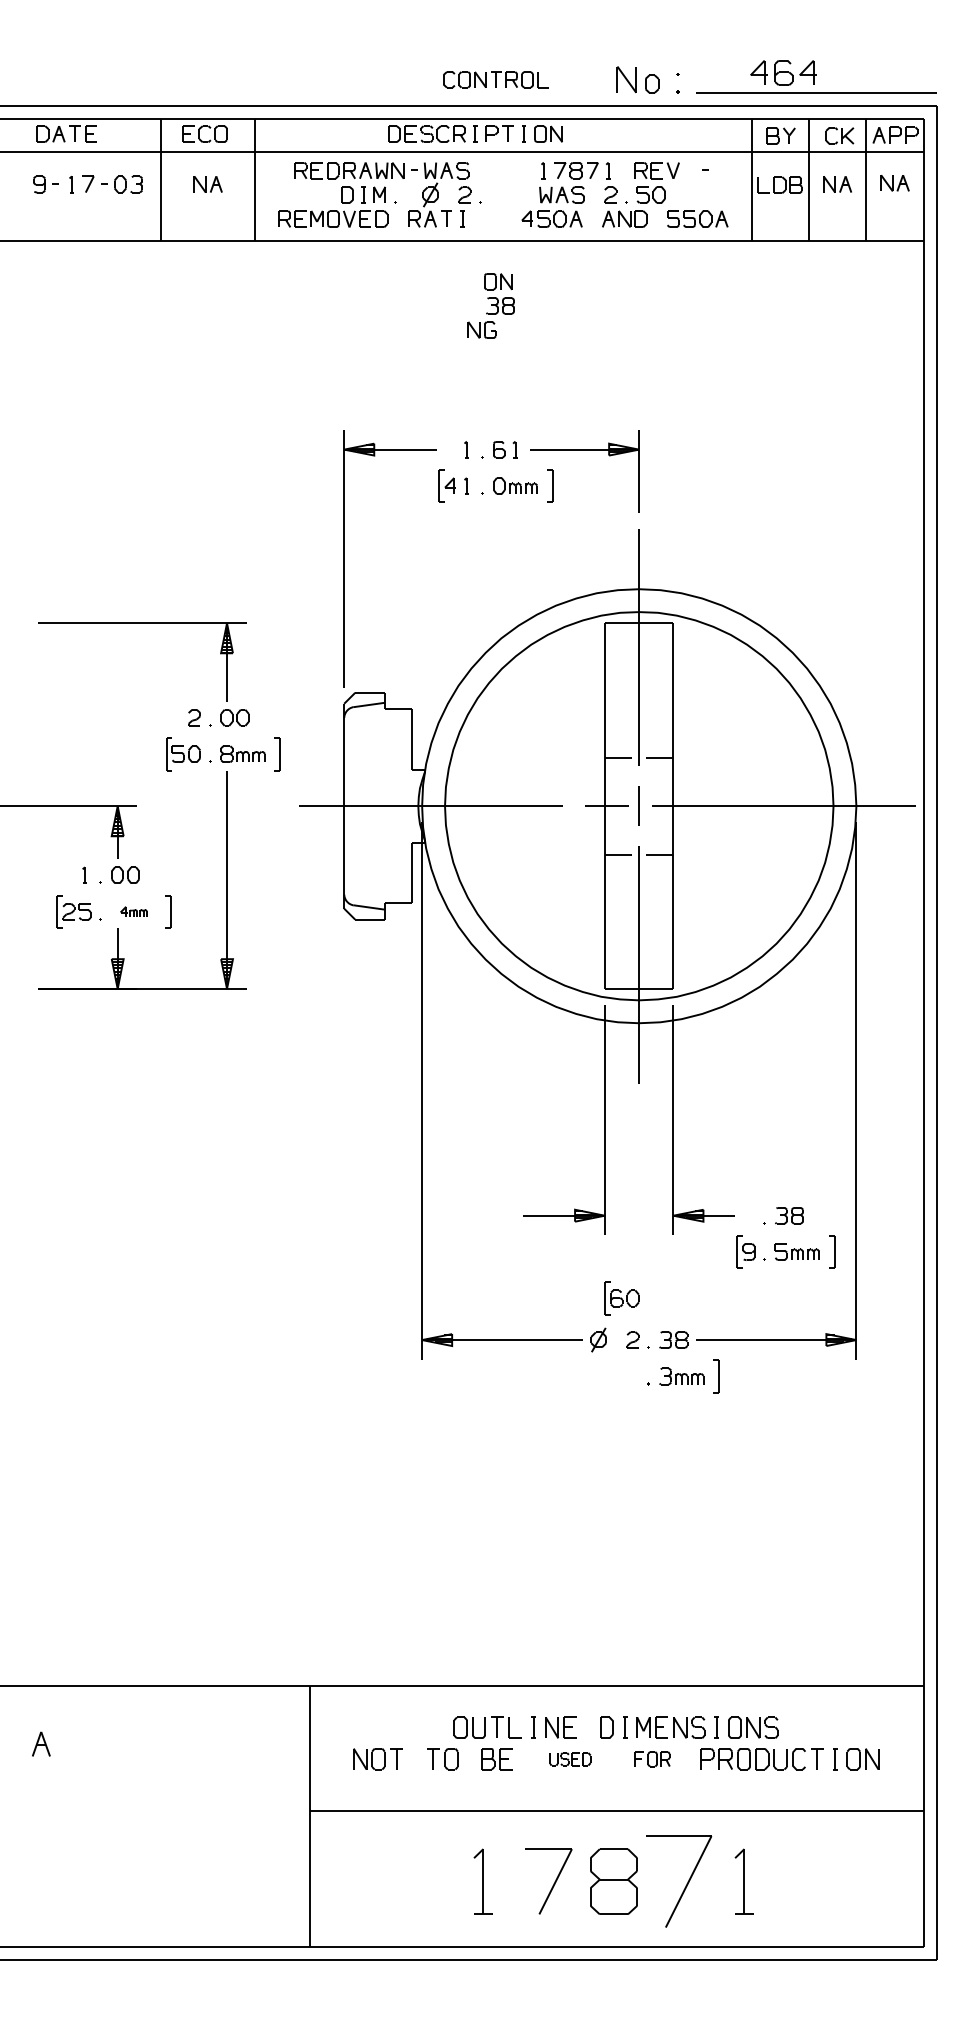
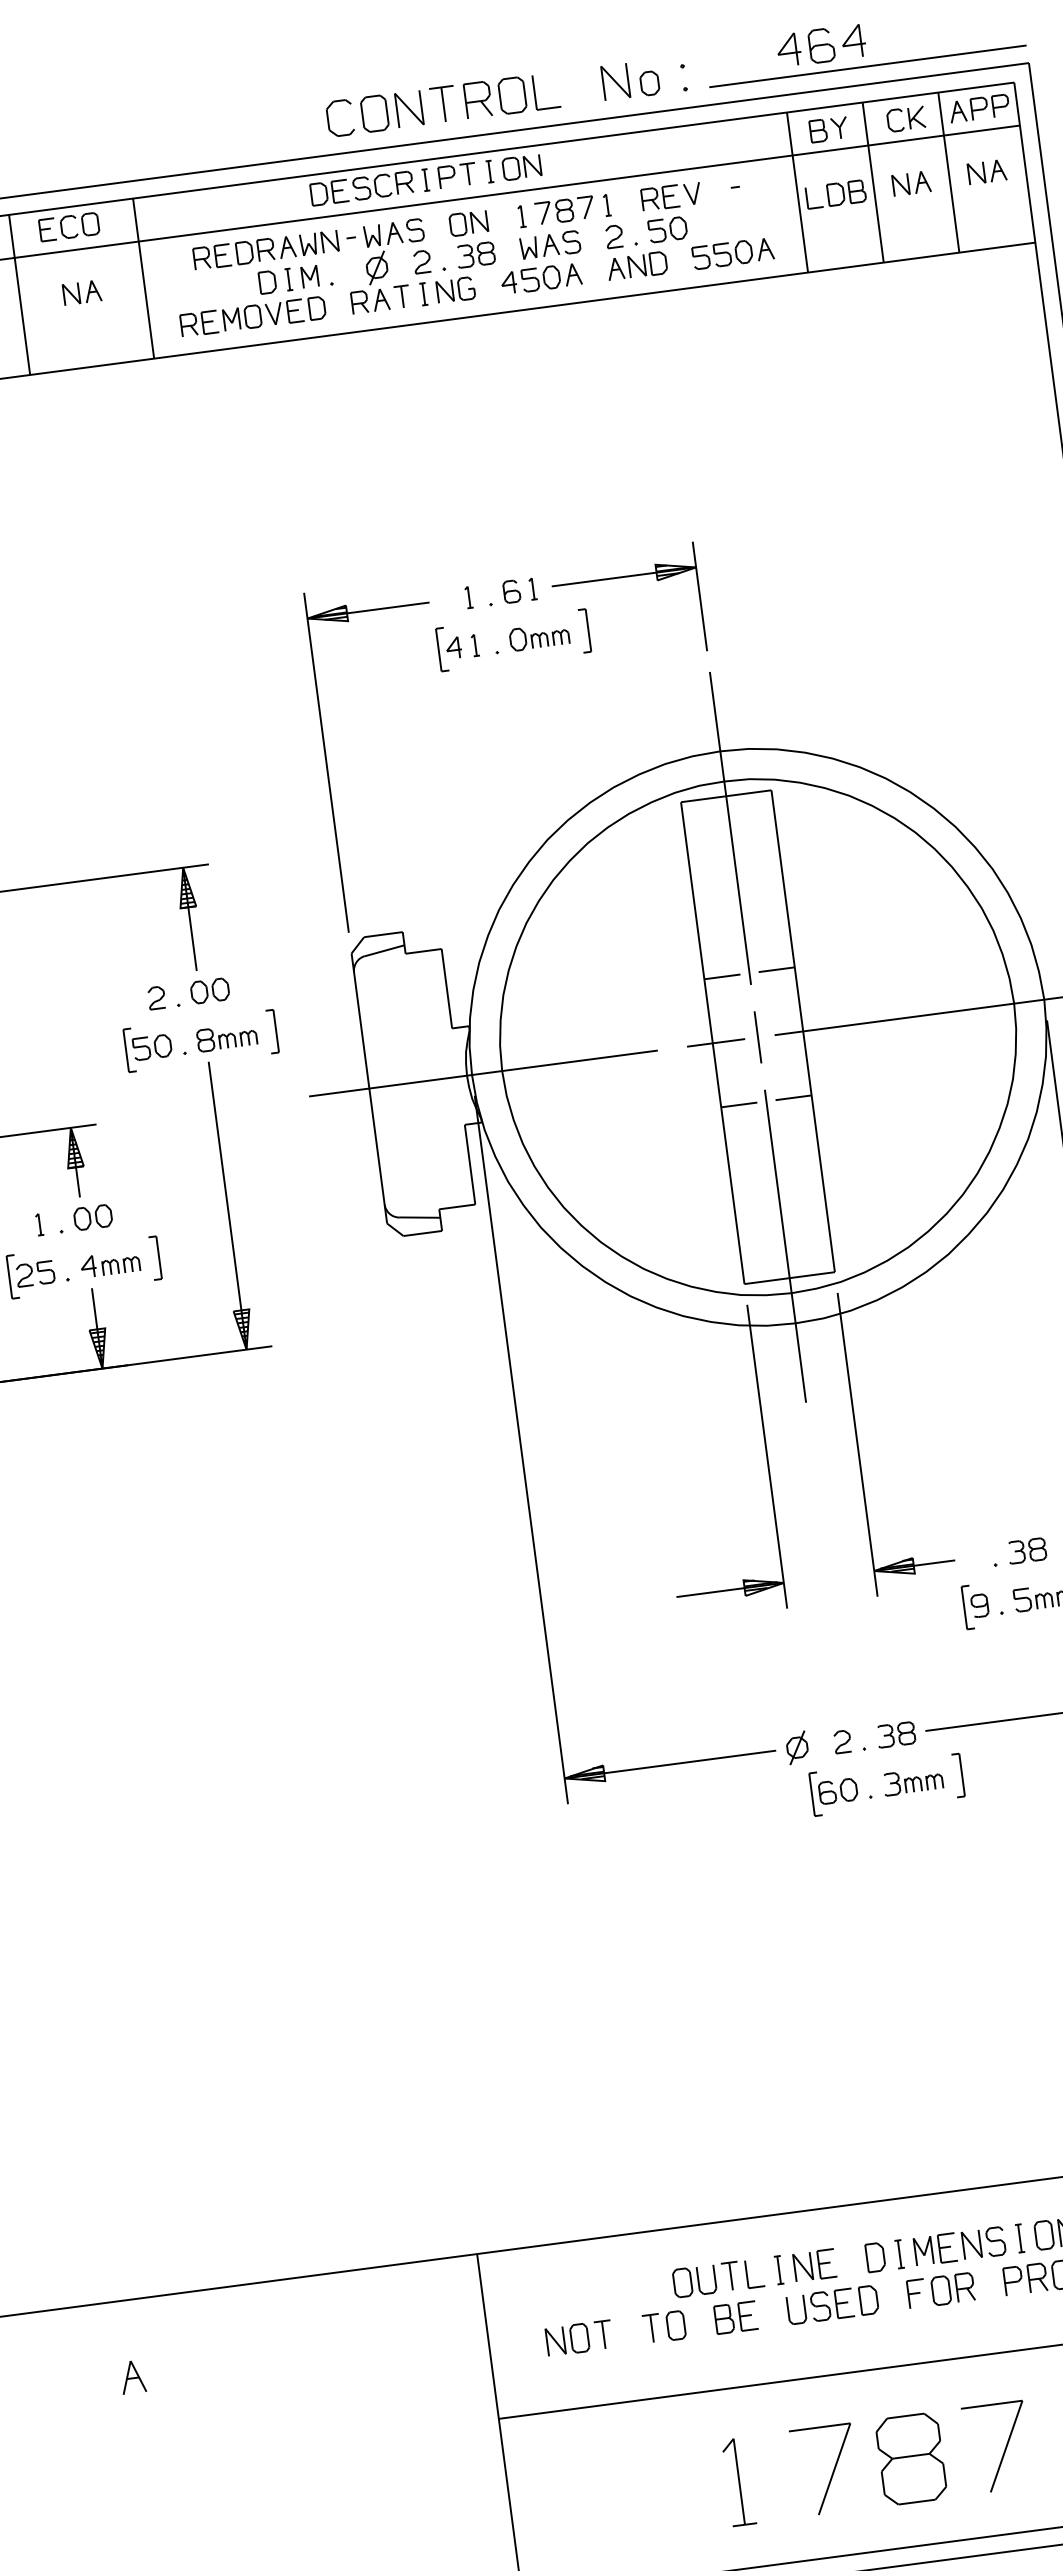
part: (495, 79) -> (442, 104), size x1.67
part: (490, 305) -> (462, 256), moved
part: (133, 911) -> (109, 1263), size x1.67
part: (621, 1298) -> (833, 1791), moved
part: (570, 1759) -> (832, 2305), size x1.67
part: (652, 1759) -> (940, 2291), size x1.43
part: (679, 1881) -> (997, 2447), size x0.71

